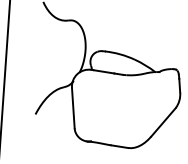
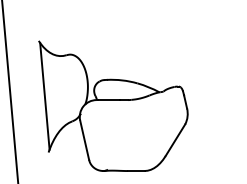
line: (40, 58) -> (44, 96), added

